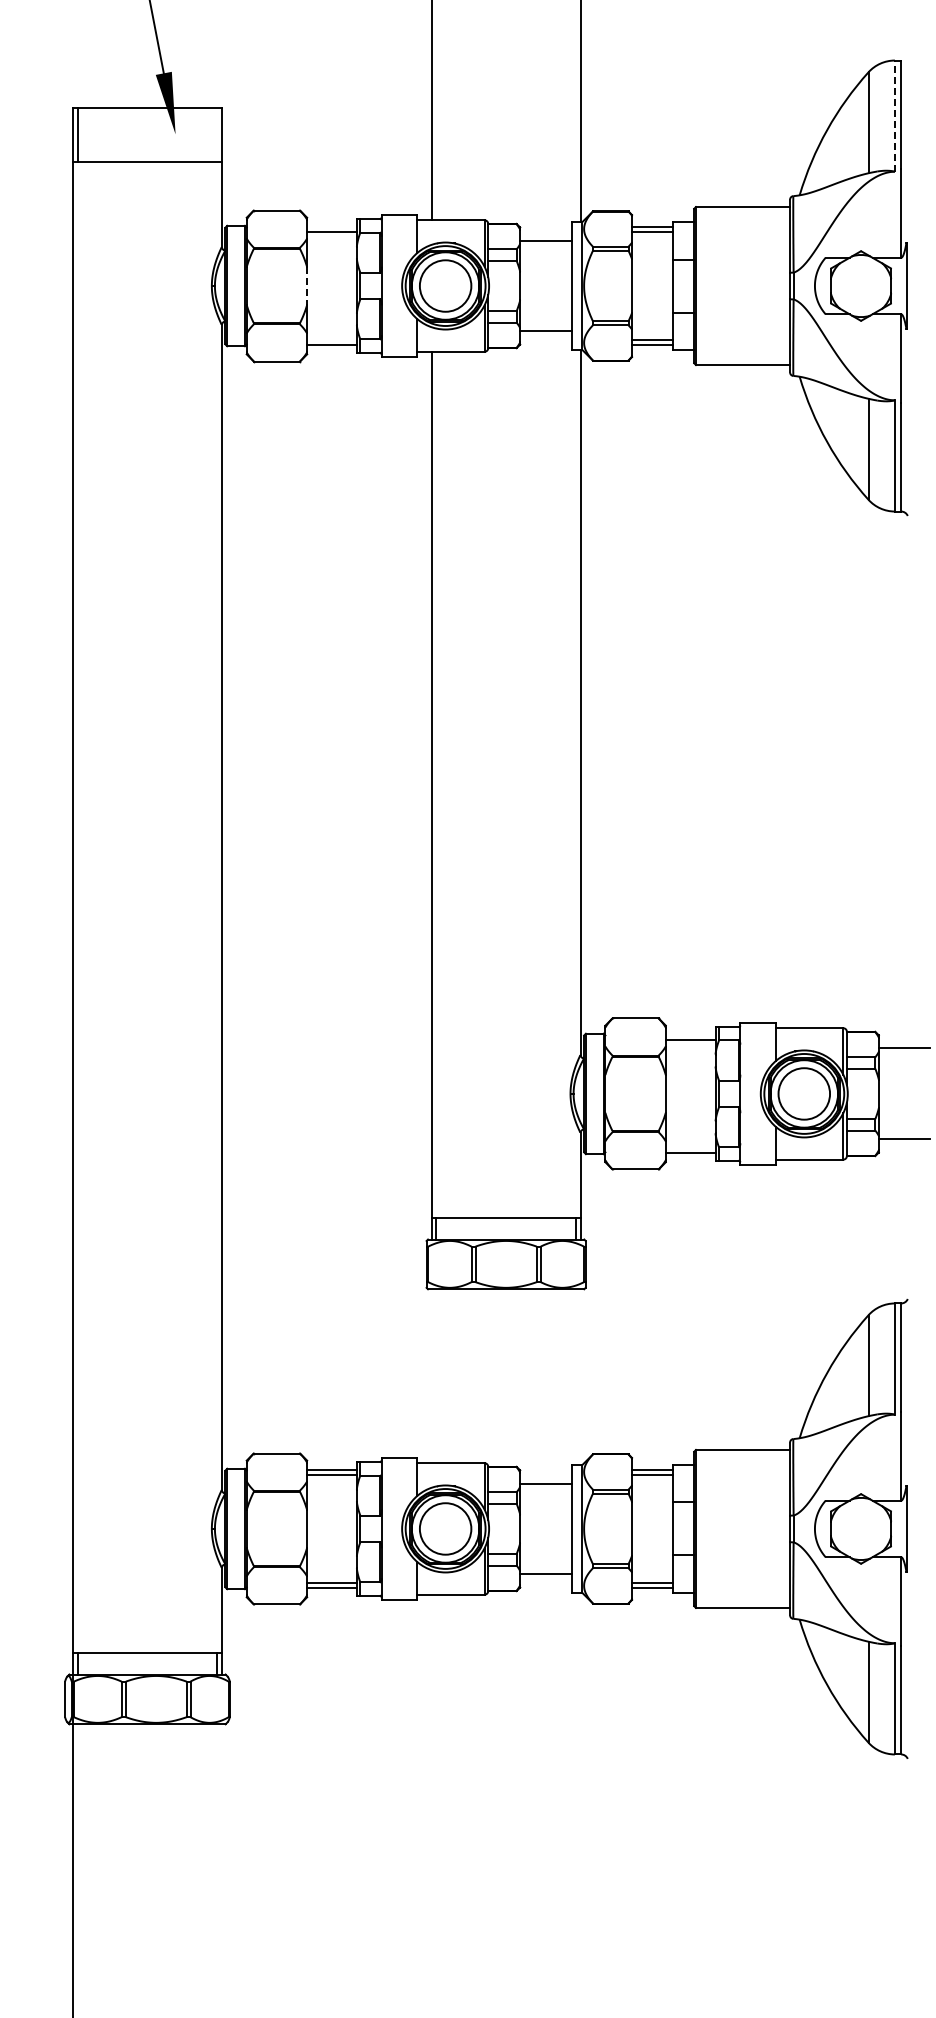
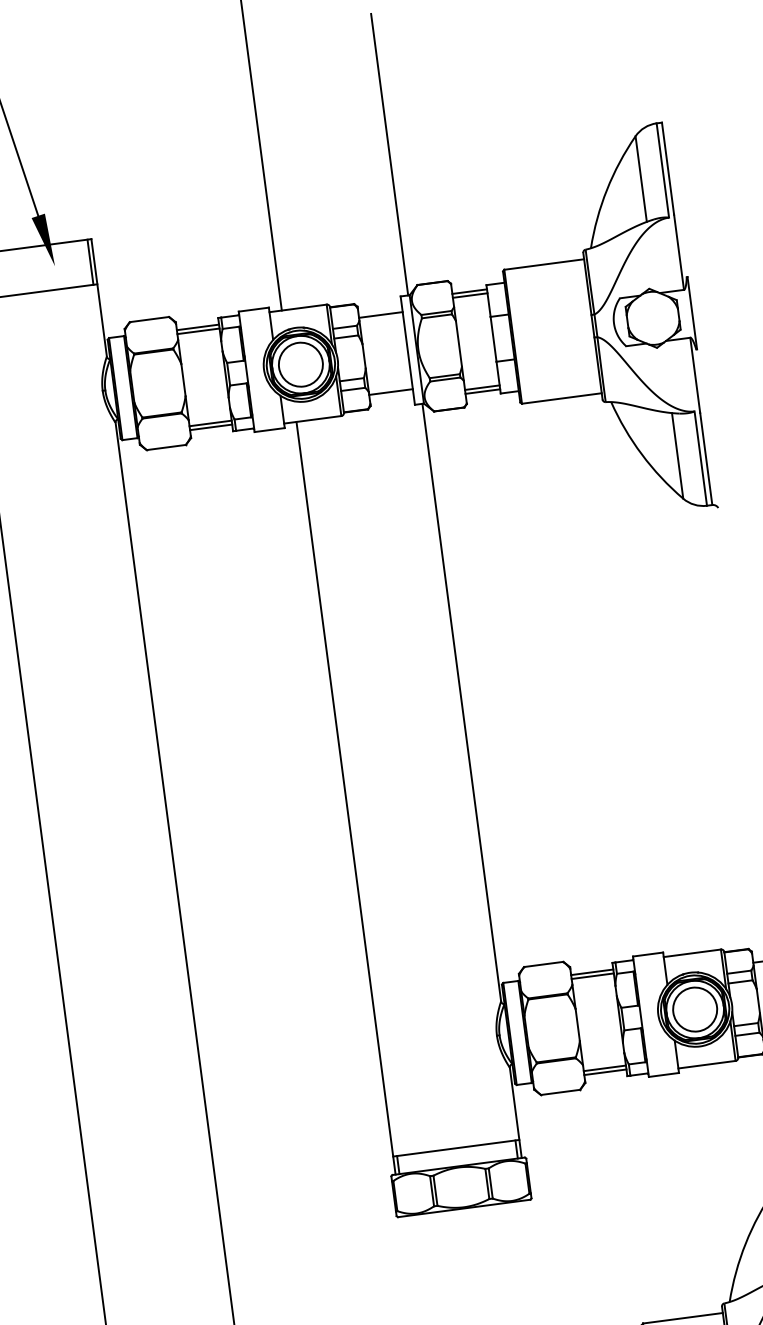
line: (894, 116) -> (662, 170), dashed -> solid
line: (217, 134) -> (90, 261), added
line: (331, 227) -> (197, 327), added
line: (307, 286) -> (183, 380), dashed -> solid
line: (331, 340) -> (210, 423), added
line: (690, 1034) -> (592, 971), added
line: (690, 1148) -> (604, 1068), added

